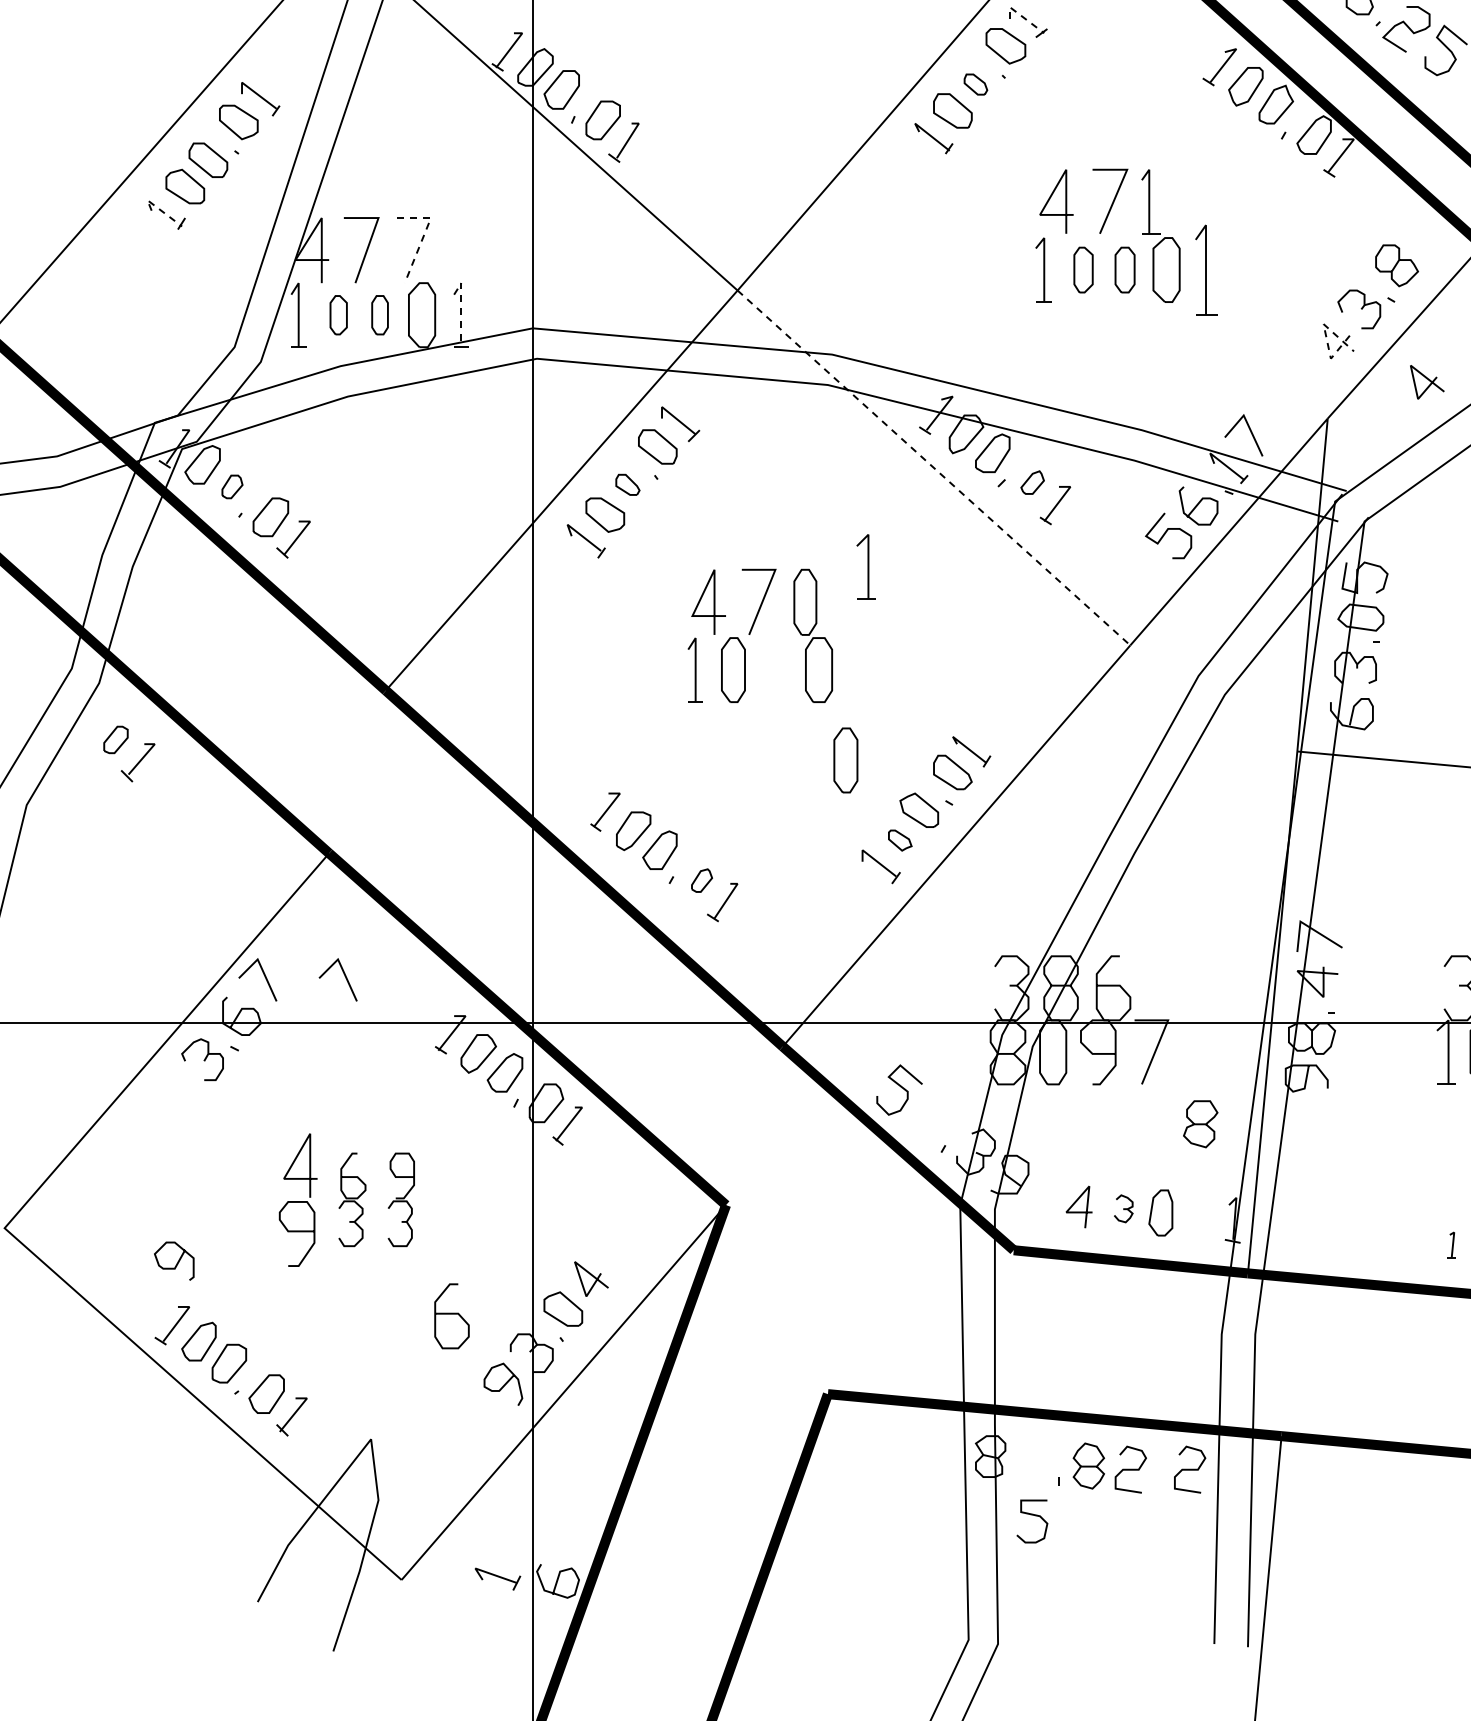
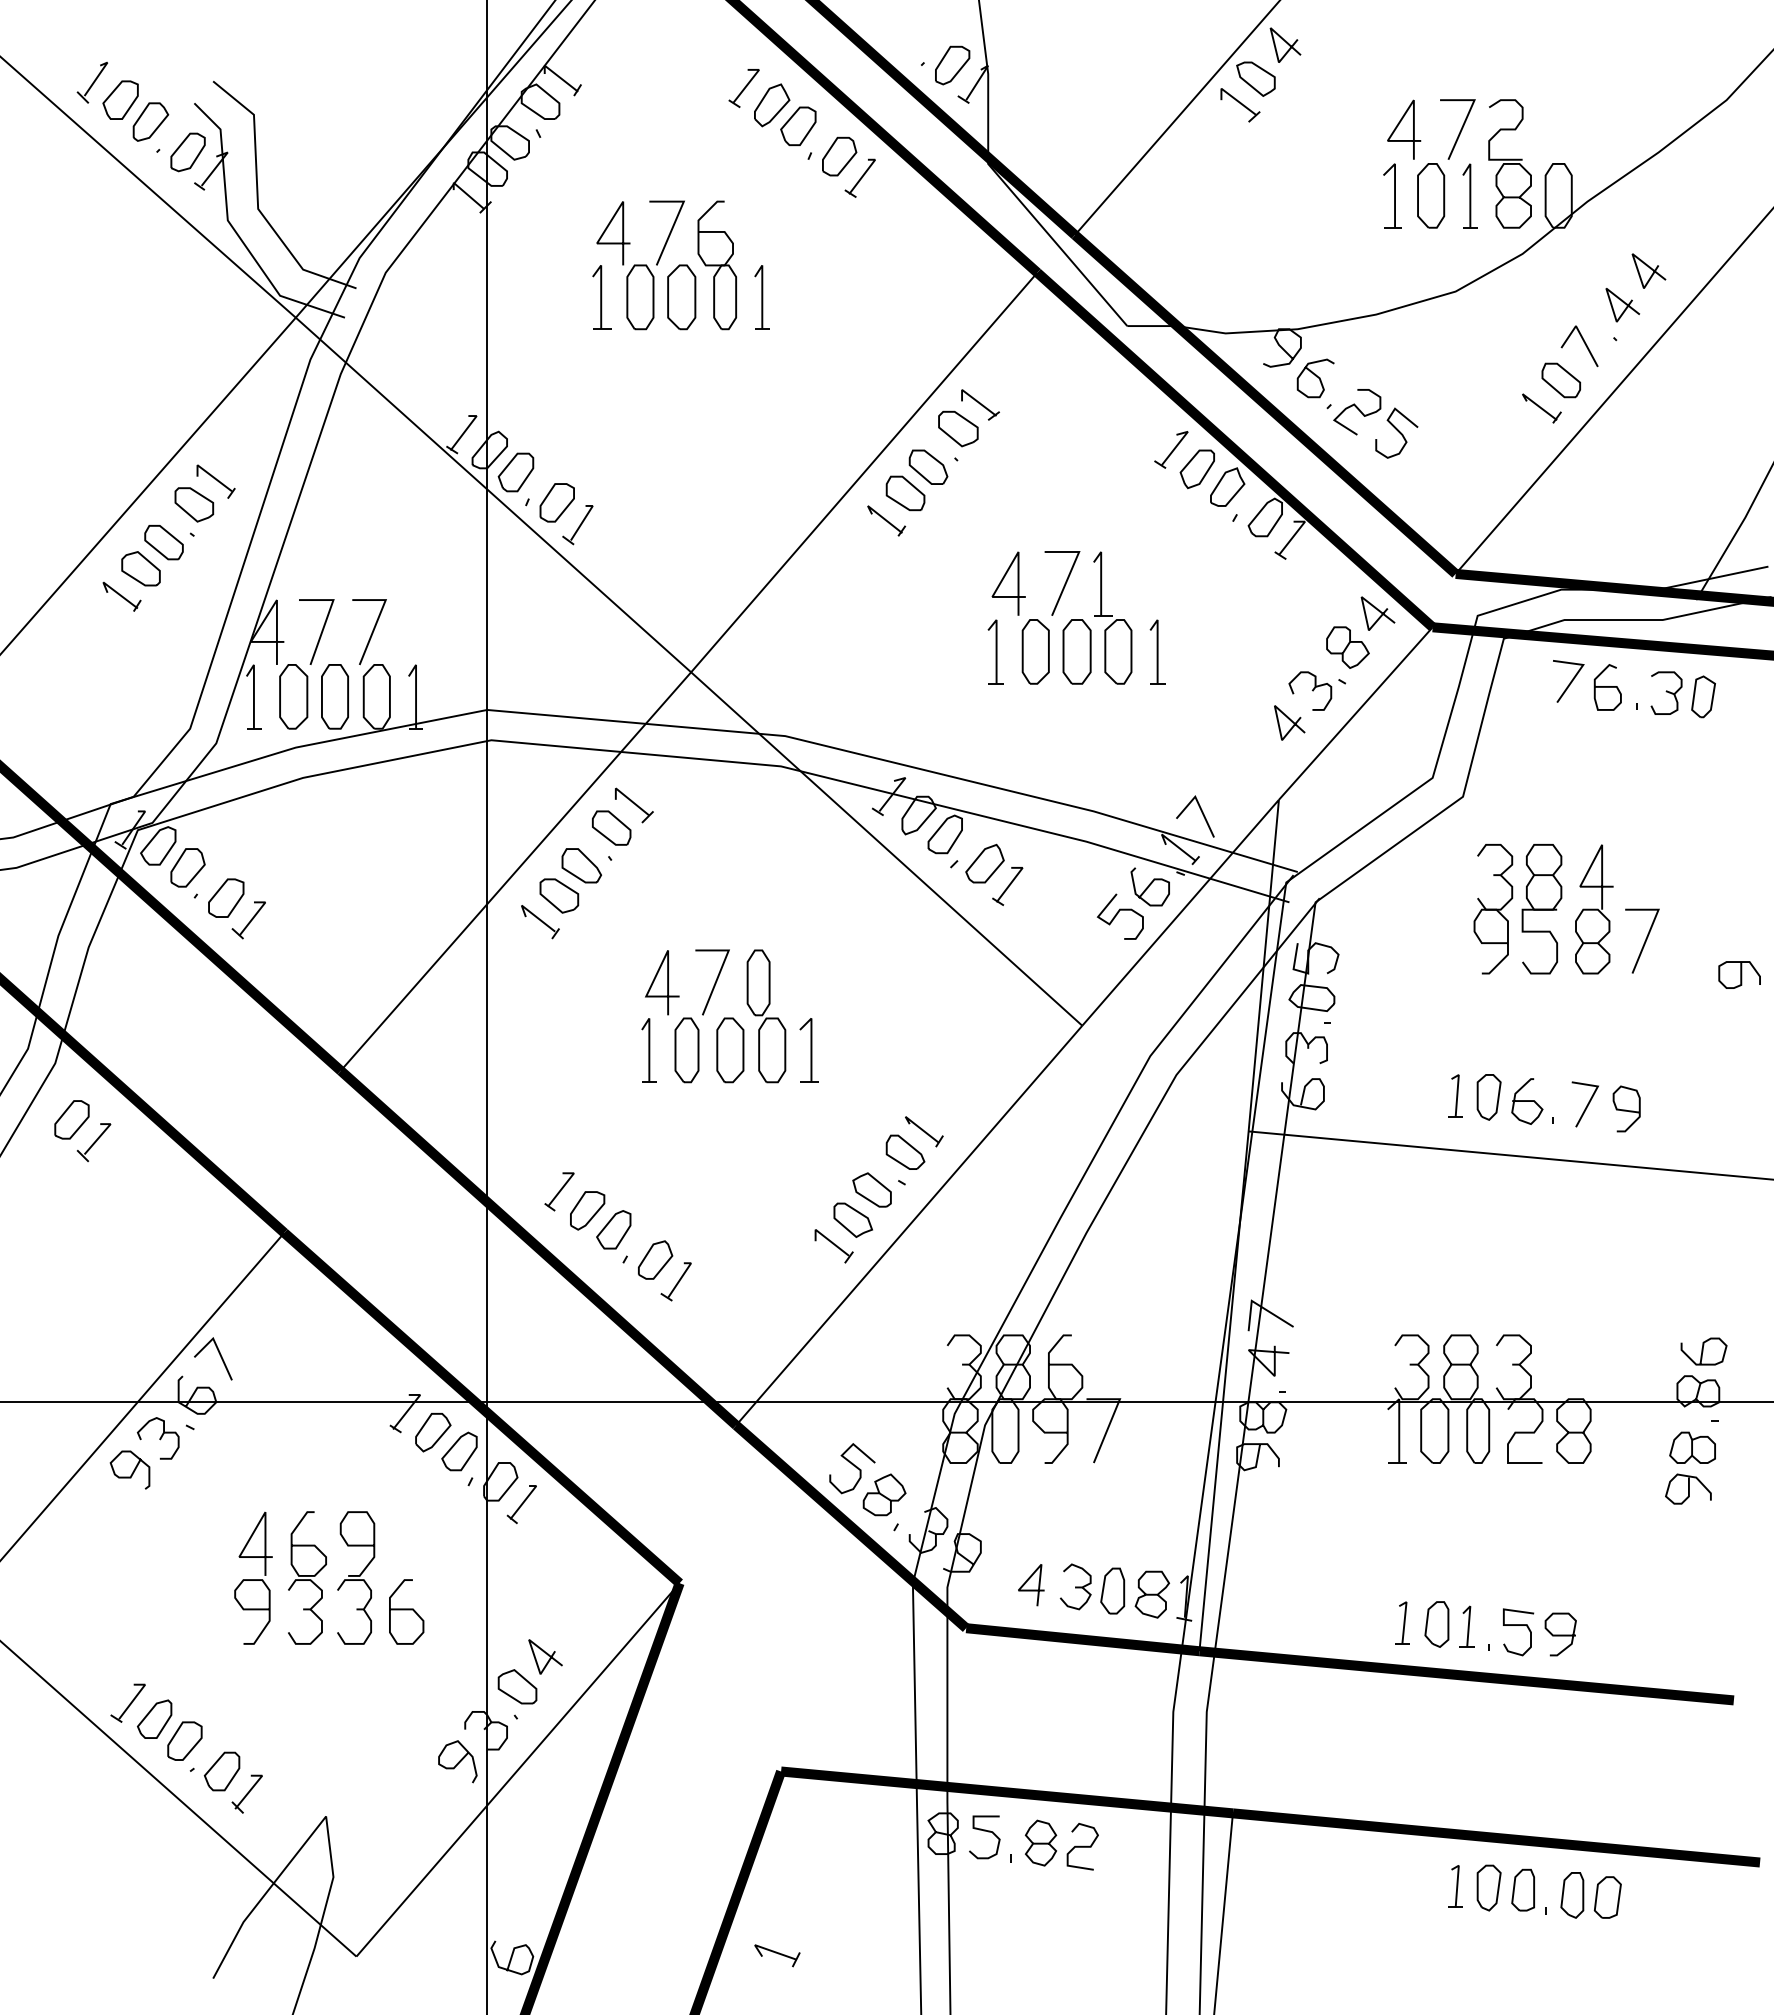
line: (1022, 16) -> (974, 399), dashed -> solid
part: (975, 83) -> (928, 466), size x1.67
line: (159, 209) -> (115, 591), dashed -> solid
line: (424, 234) -> (379, 616), dashed -> solid
part: (1083, 269) -> (1035, 651), size x1.43
part: (1124, 269) -> (1076, 651), size x1.43
part: (1205, 269) -> (1157, 651), size x0.71
line: (461, 307) -> (416, 689), dashed -> solid
part: (338, 314) -> (293, 696), size x1.67
part: (379, 314) -> (334, 696), size x1.67
line: (1326, 335) -> (1277, 717), dashed -> solid
line: (1427, 380) -> (1378, 611), moved
line: (933, 468) -> (886, 849), dashed -> solid
part: (1032, 482) -> (984, 863), size x1.67
part: (627, 484) -> (581, 865), size x1.67
part: (231, 486) -> (187, 867), size x1.67
part: (865, 566) -> (808, 1050), moved
part: (777, 670) -> (730, 1050), added
part: (115, 739) -> (71, 1119), size x1.43
part: (845, 760) -> (798, 1140), removed
part: (899, 839) -> (852, 1219), size x1.67
part: (701, 880) -> (655, 1259), size x1.67
line: (344, 976) -> (299, 1355), removed
curve: (930, 1116) -> (883, 1494), added
curve: (1199, 1124) -> (1151, 1594), moved
part: (352, 1199) -> (307, 1577), size x1.43
part: (401, 1199) -> (356, 1577), size x1.43
part: (1123, 1208) -> (1075, 1586), size x1.67
part: (1451, 1244) -> (1402, 1622), size x1.67
curve: (176, 1262) -> (132, 1471), moved
curve: (451, 1314) -> (406, 1610), moved
curve: (1189, 1469) -> (1141, 1846), removed
curve: (1032, 1515) -> (984, 1831), moved
part: (498, 1578) -> (777, 1955), moved

